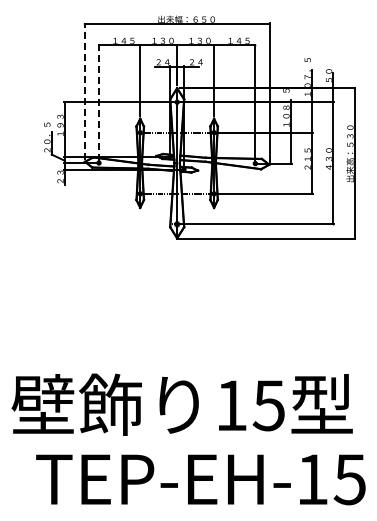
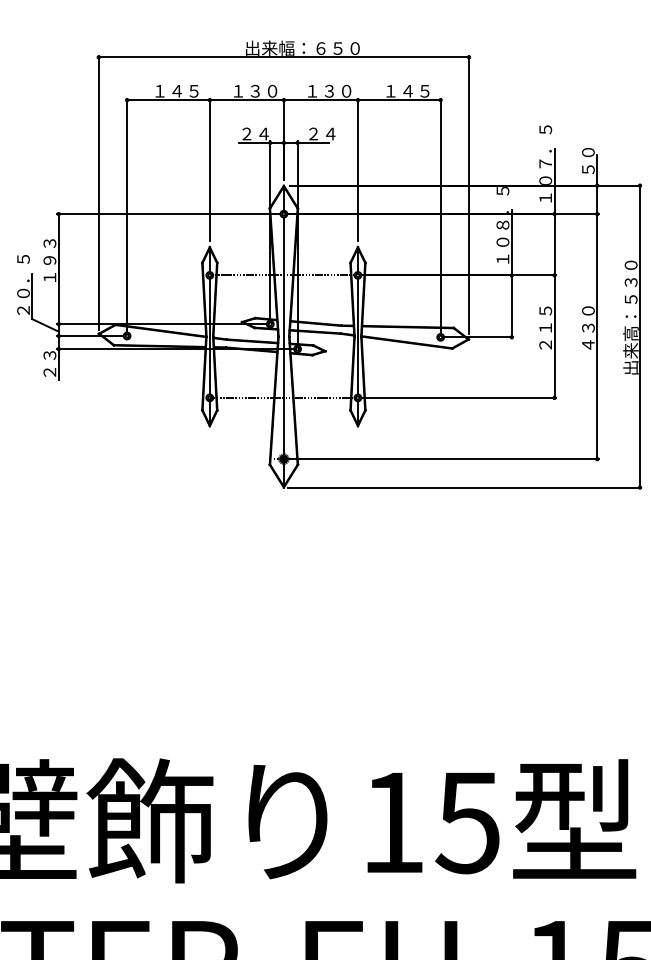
line: (84, 91) -> (98, 192), dashed -> solid
line: (99, 102) -> (128, 214), dashed -> solid

